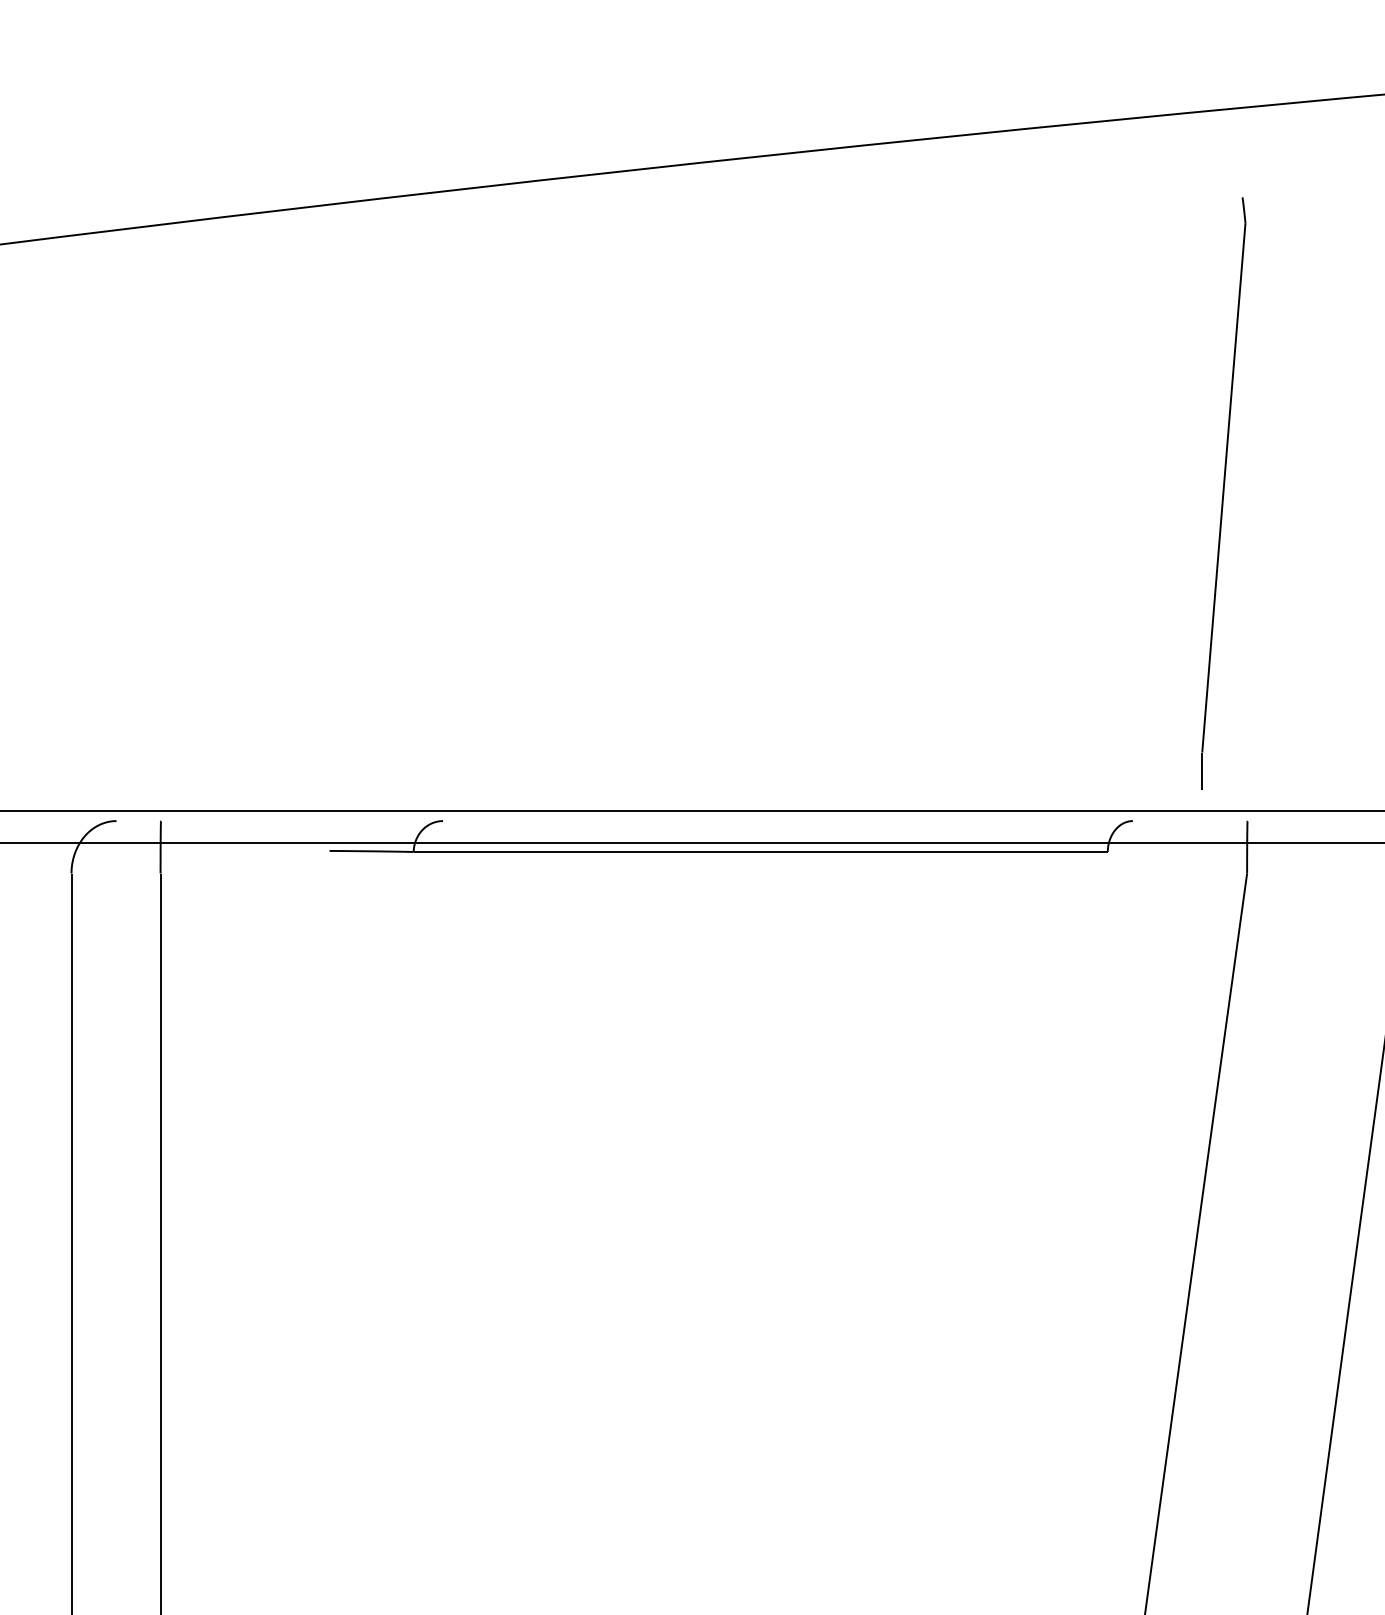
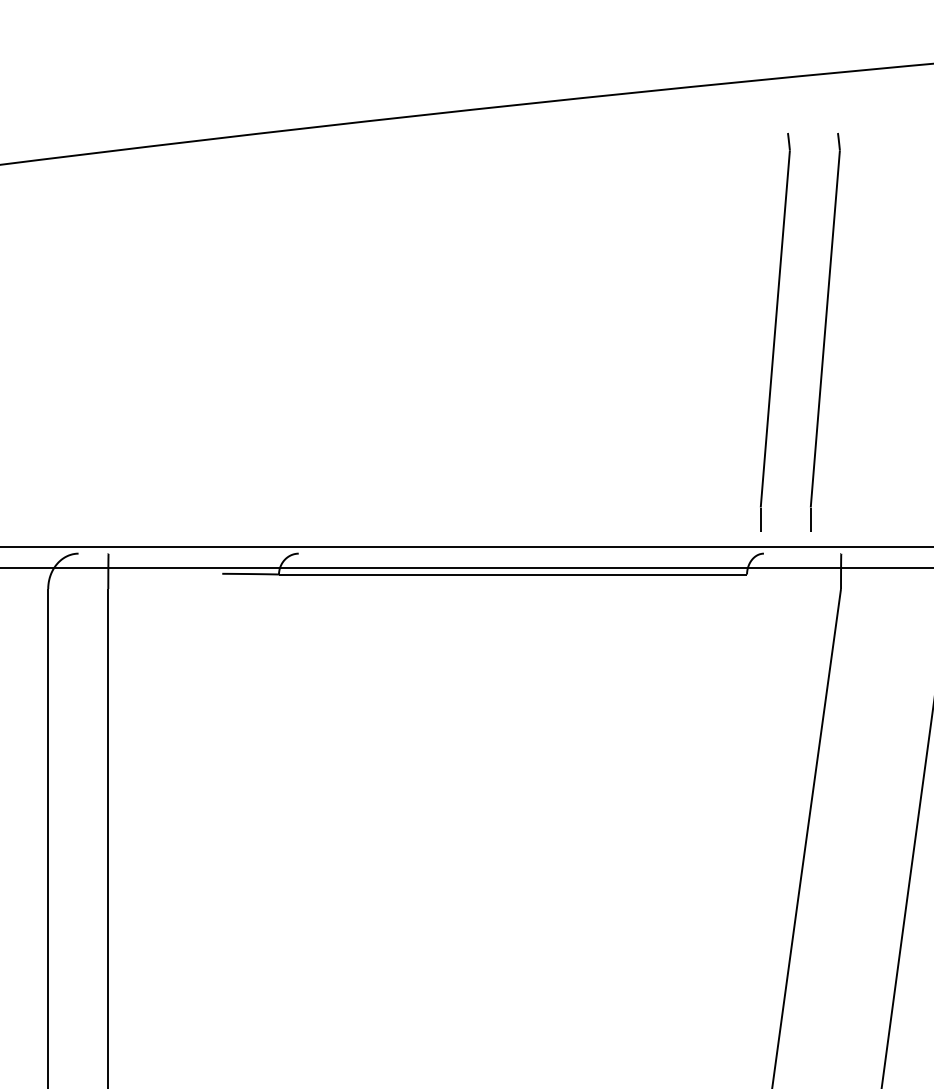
part: (1149, 493) -> (775, 332), added

